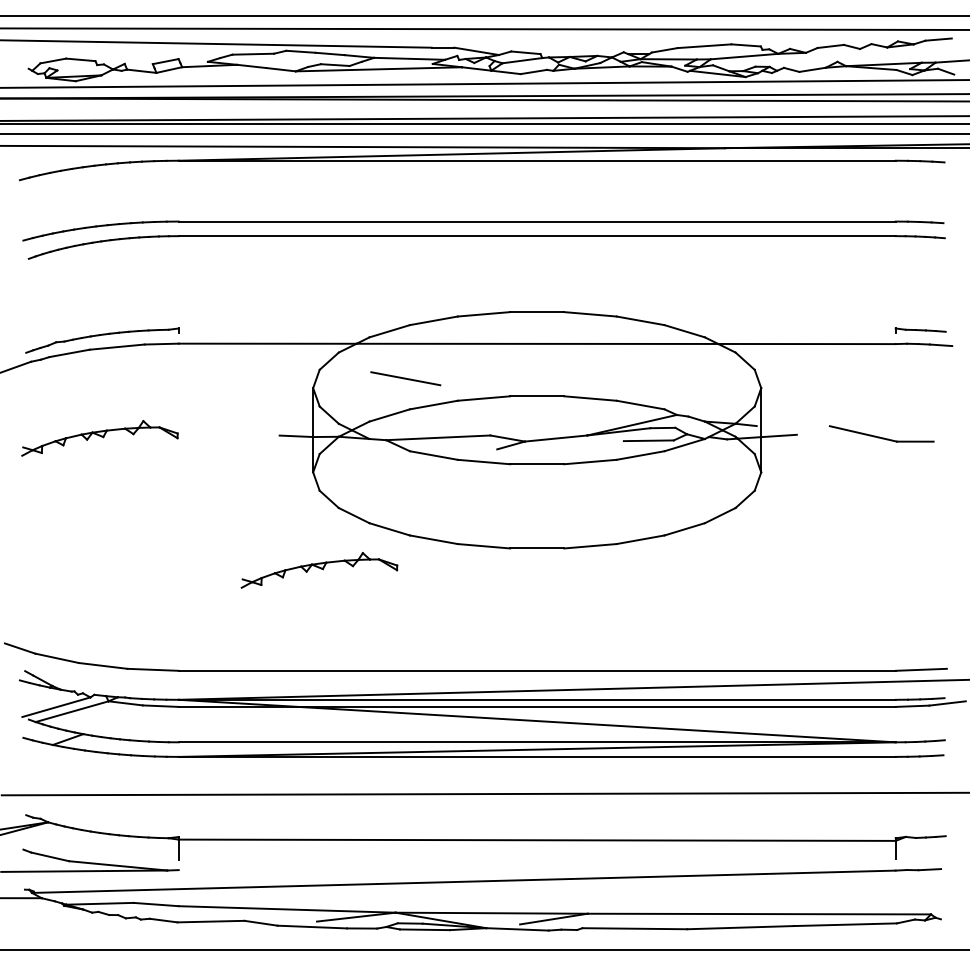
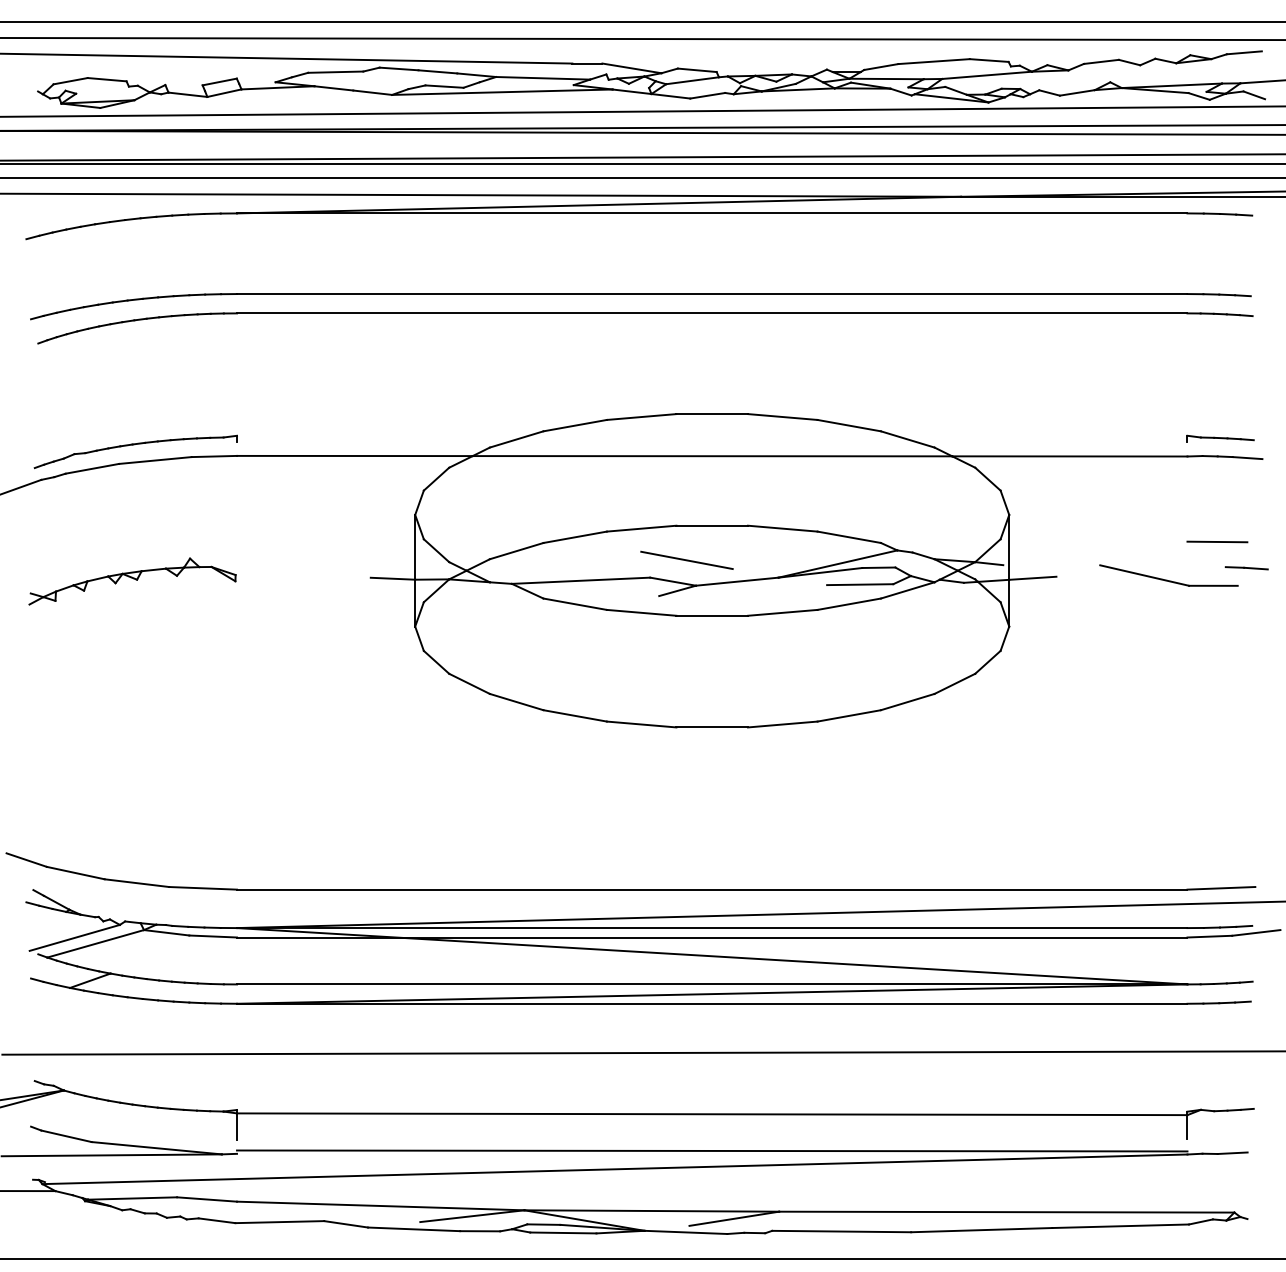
line: (405, 378) -> (686, 559), moved
line: (918, 408) -> (1217, 541), added
line: (940, 428) -> (1246, 568), added
part: (319, 570) -> (423, 756), removed
line: (537, 867) -> (712, 1150), added

